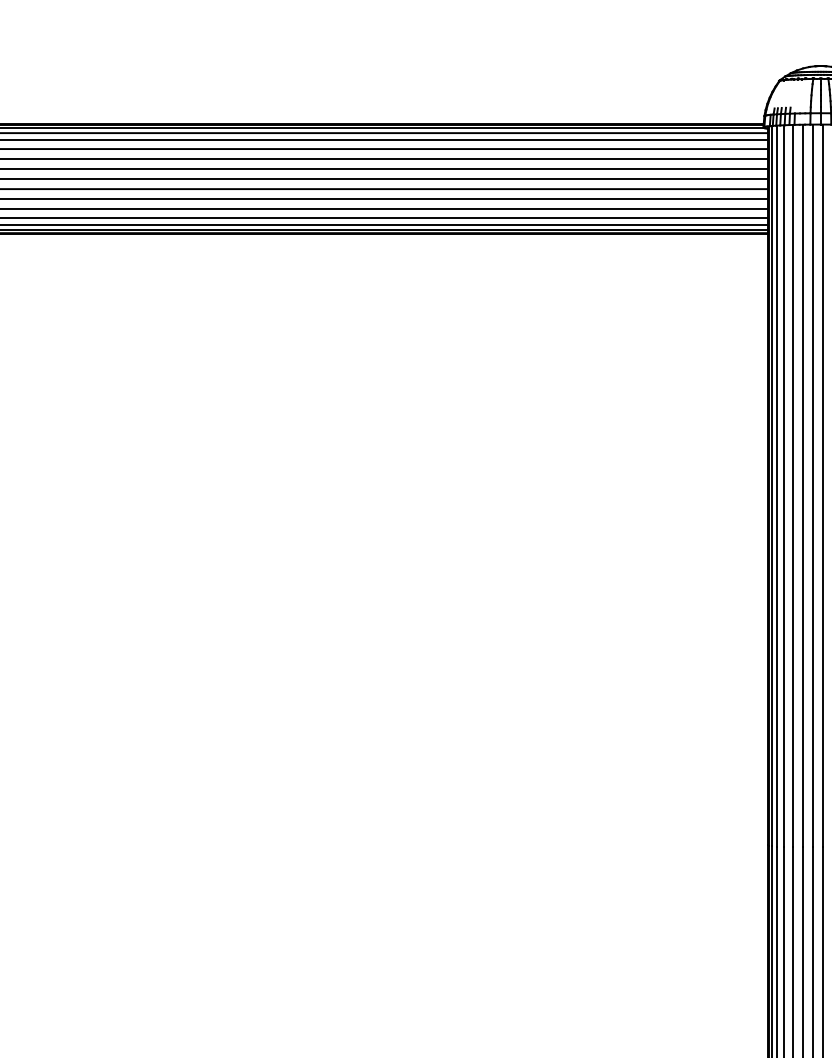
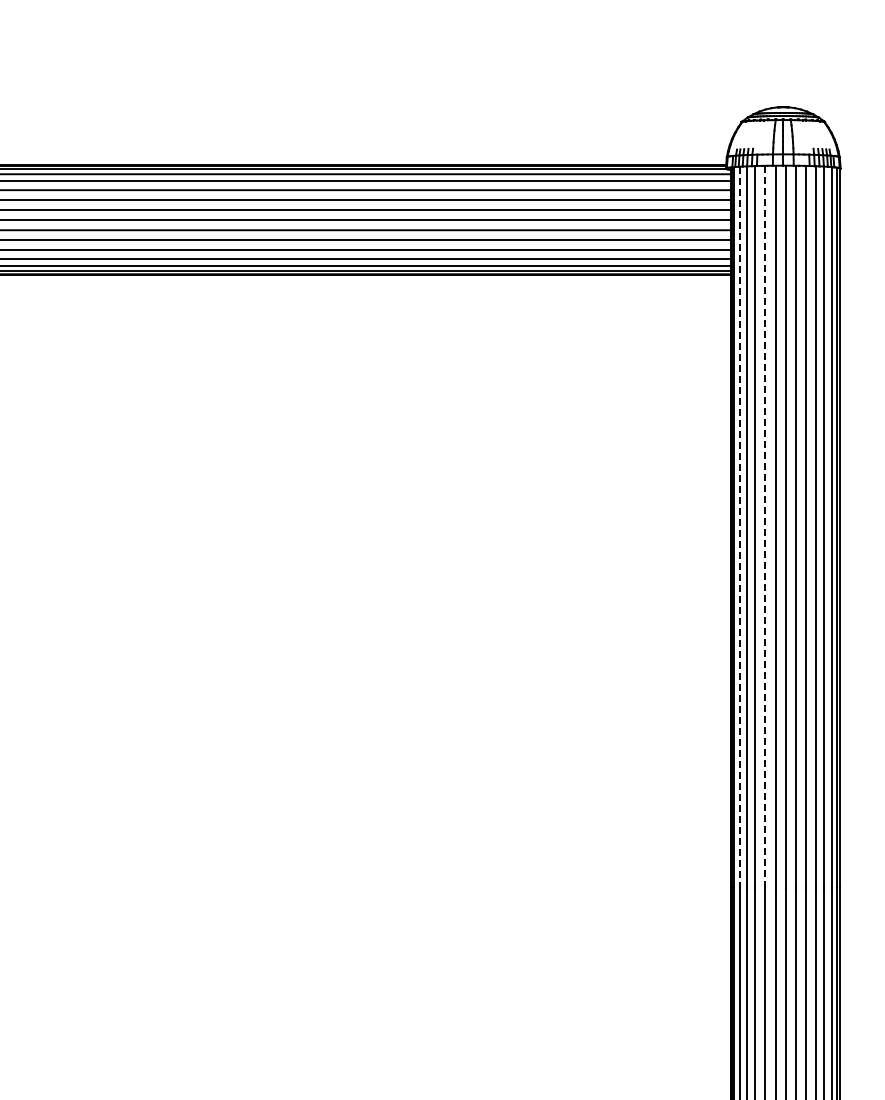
line: (777, 486) -> (739, 527), solid -> dashed
line: (803, 486) -> (765, 527), solid -> dashed

